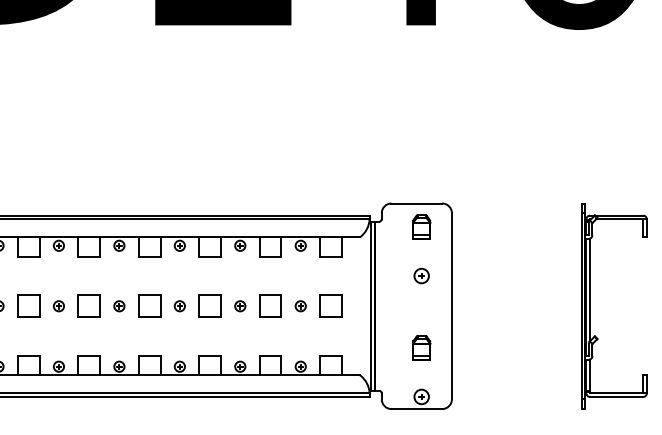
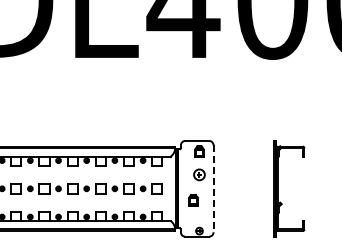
part: (421, 275) -> (199, 174), size x1.6
line: (451, 307) -> (213, 189), solid -> dashed
part: (421, 348) -> (193, 200), moved

